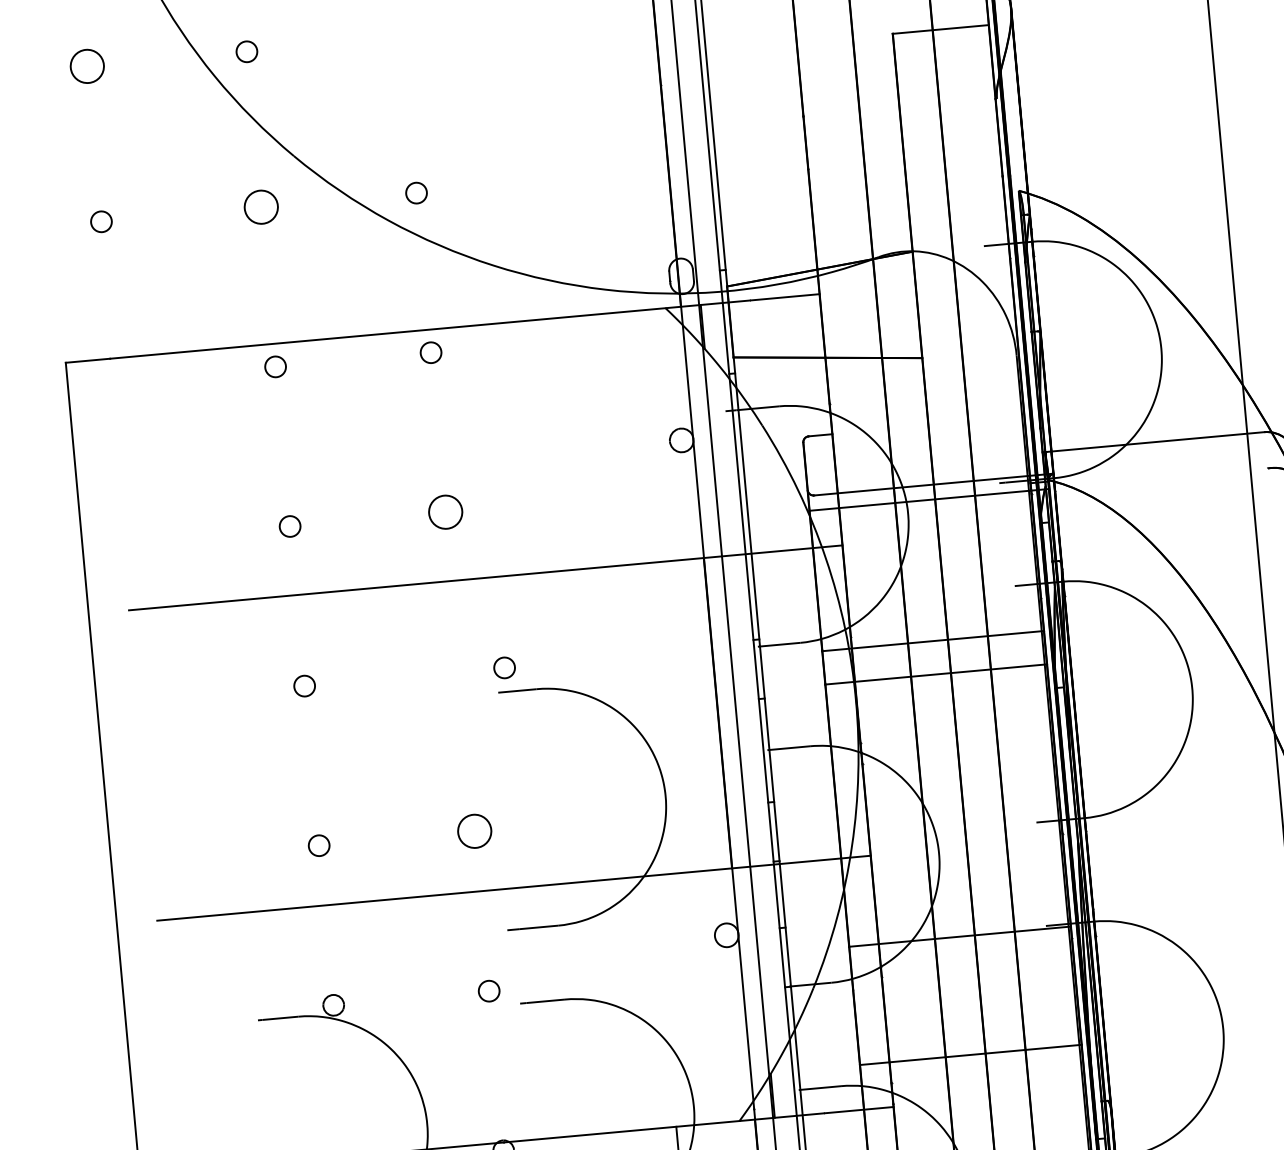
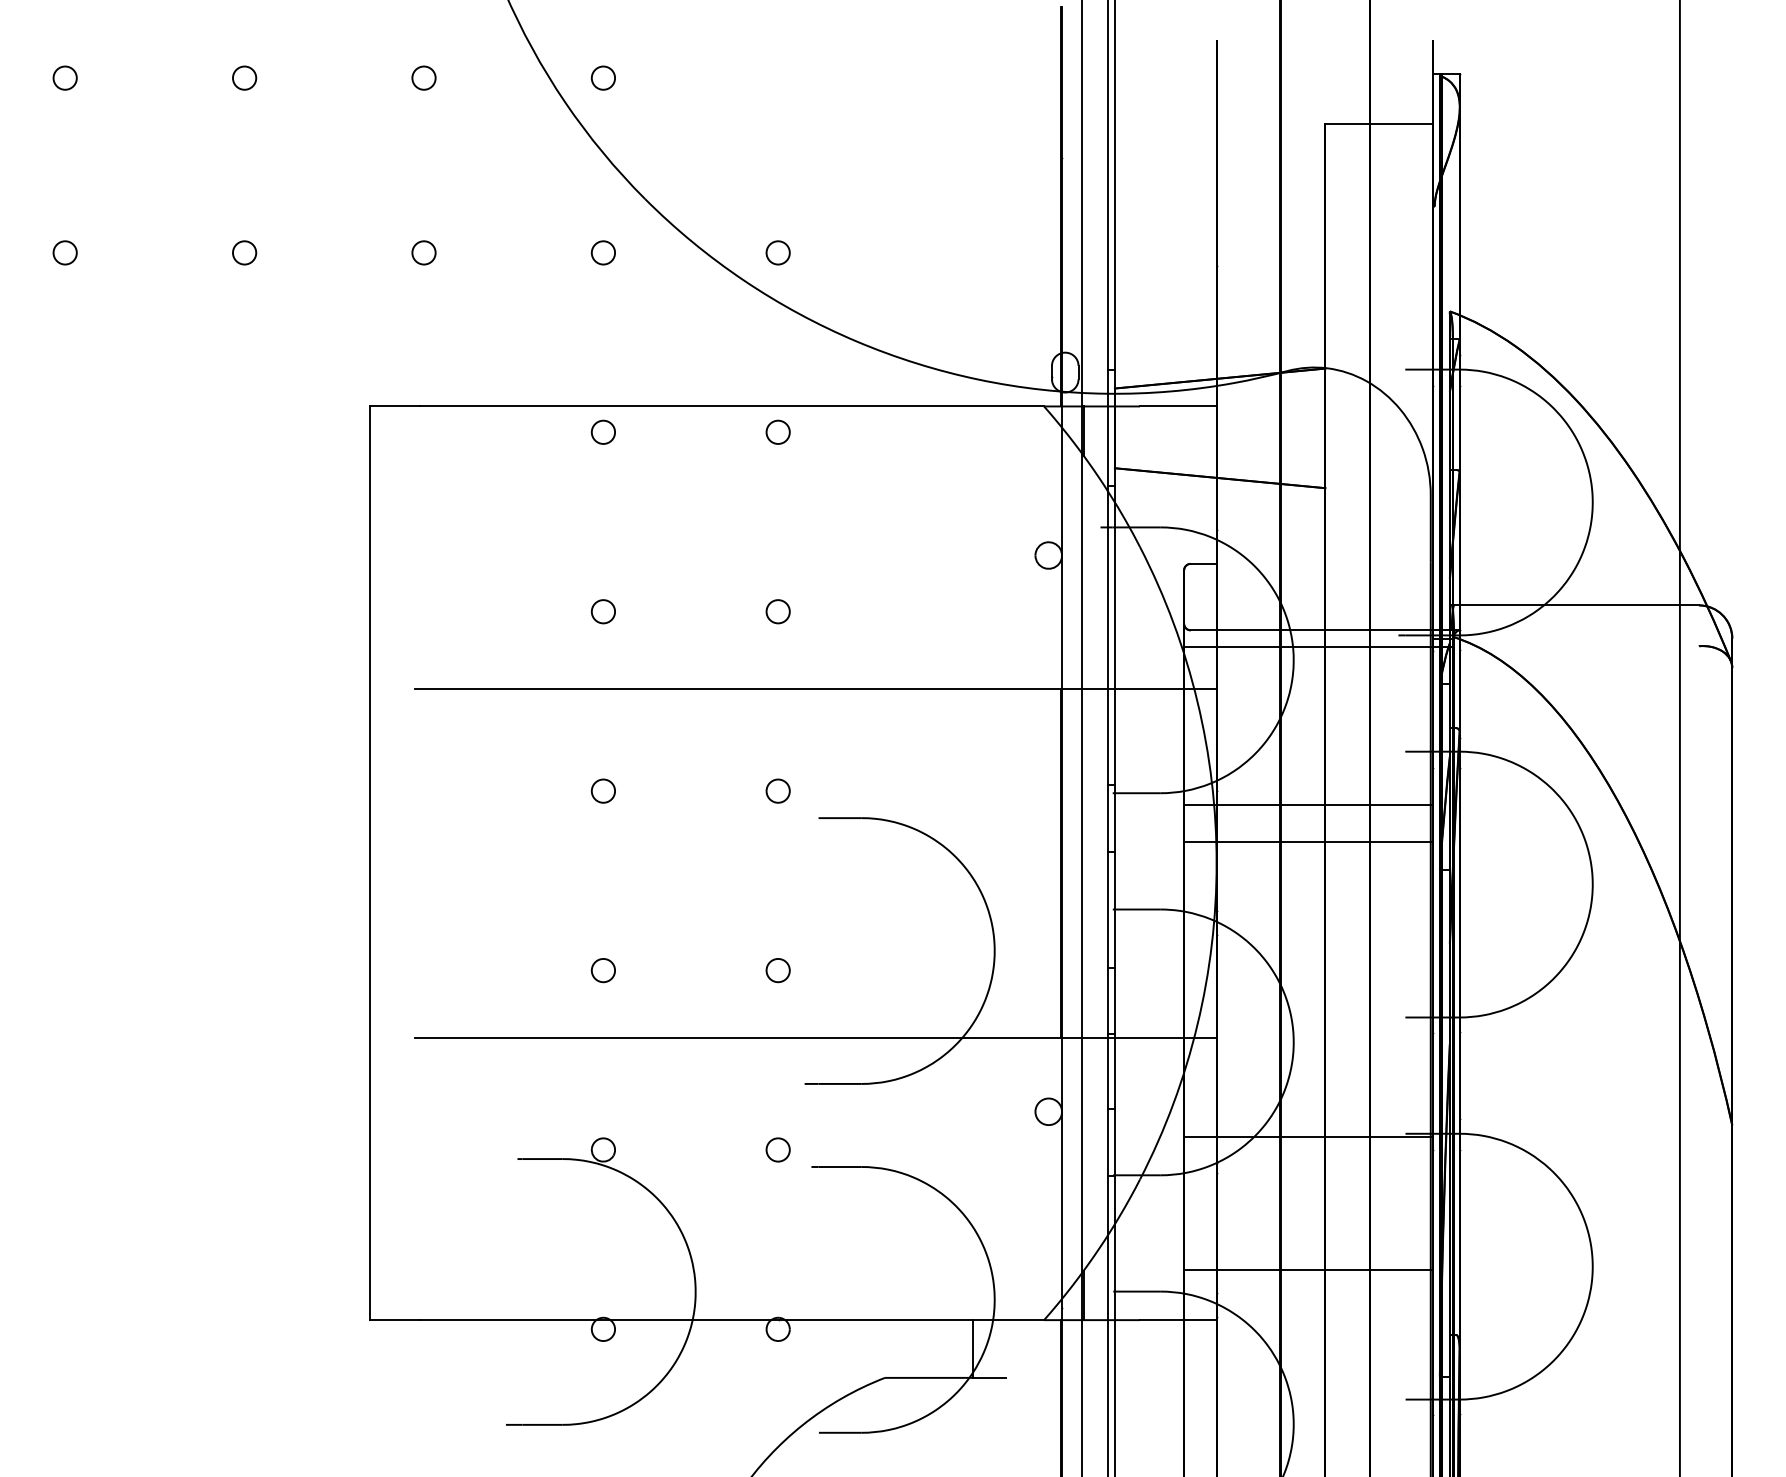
circle: (86, 65) -> (423, 77), size x0.62
circle: (260, 206) -> (602, 252), size x0.62
circle: (444, 512) -> (777, 611), size x0.62
circle: (503, 667) -> (777, 790), moved
circle: (474, 831) -> (777, 970), size x0.62

